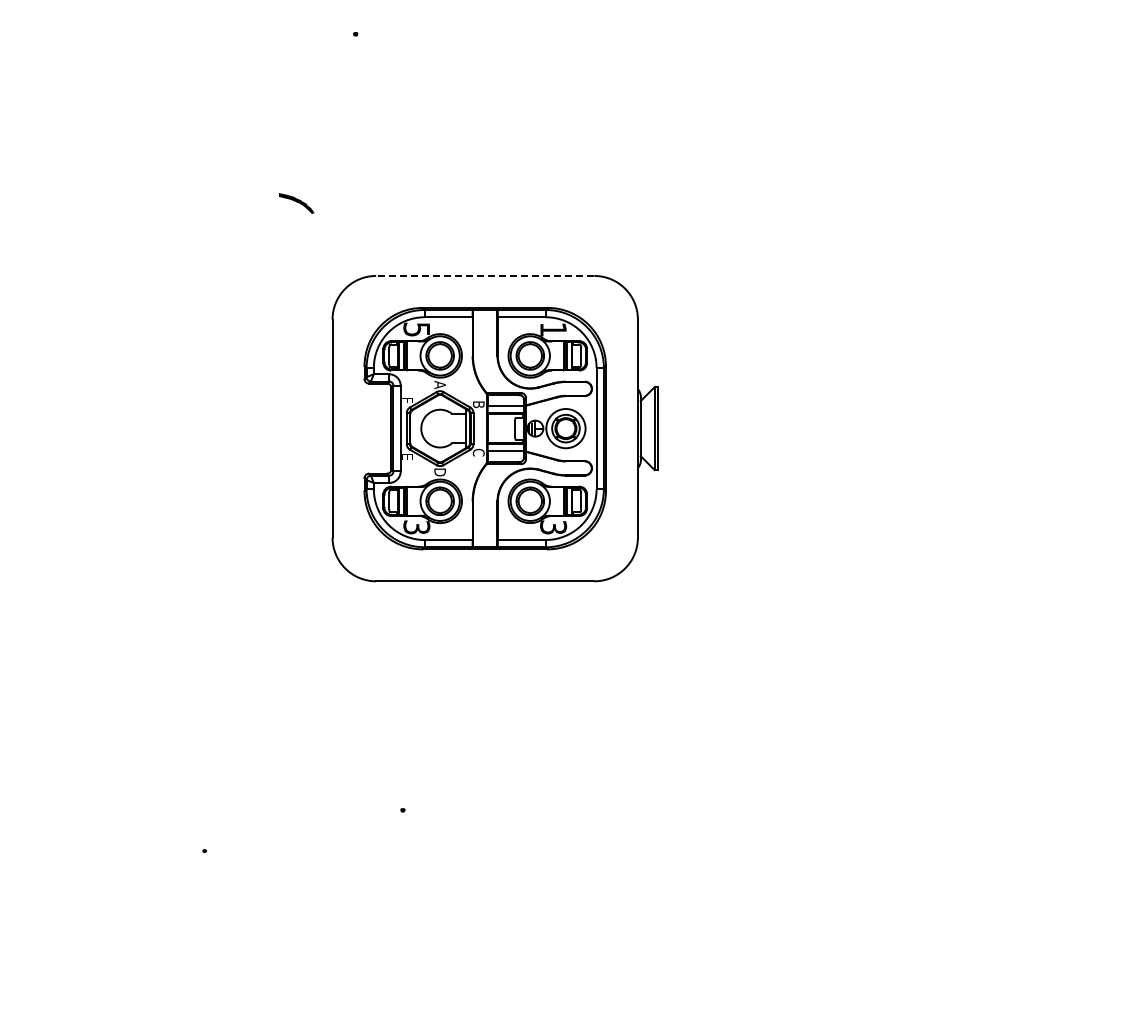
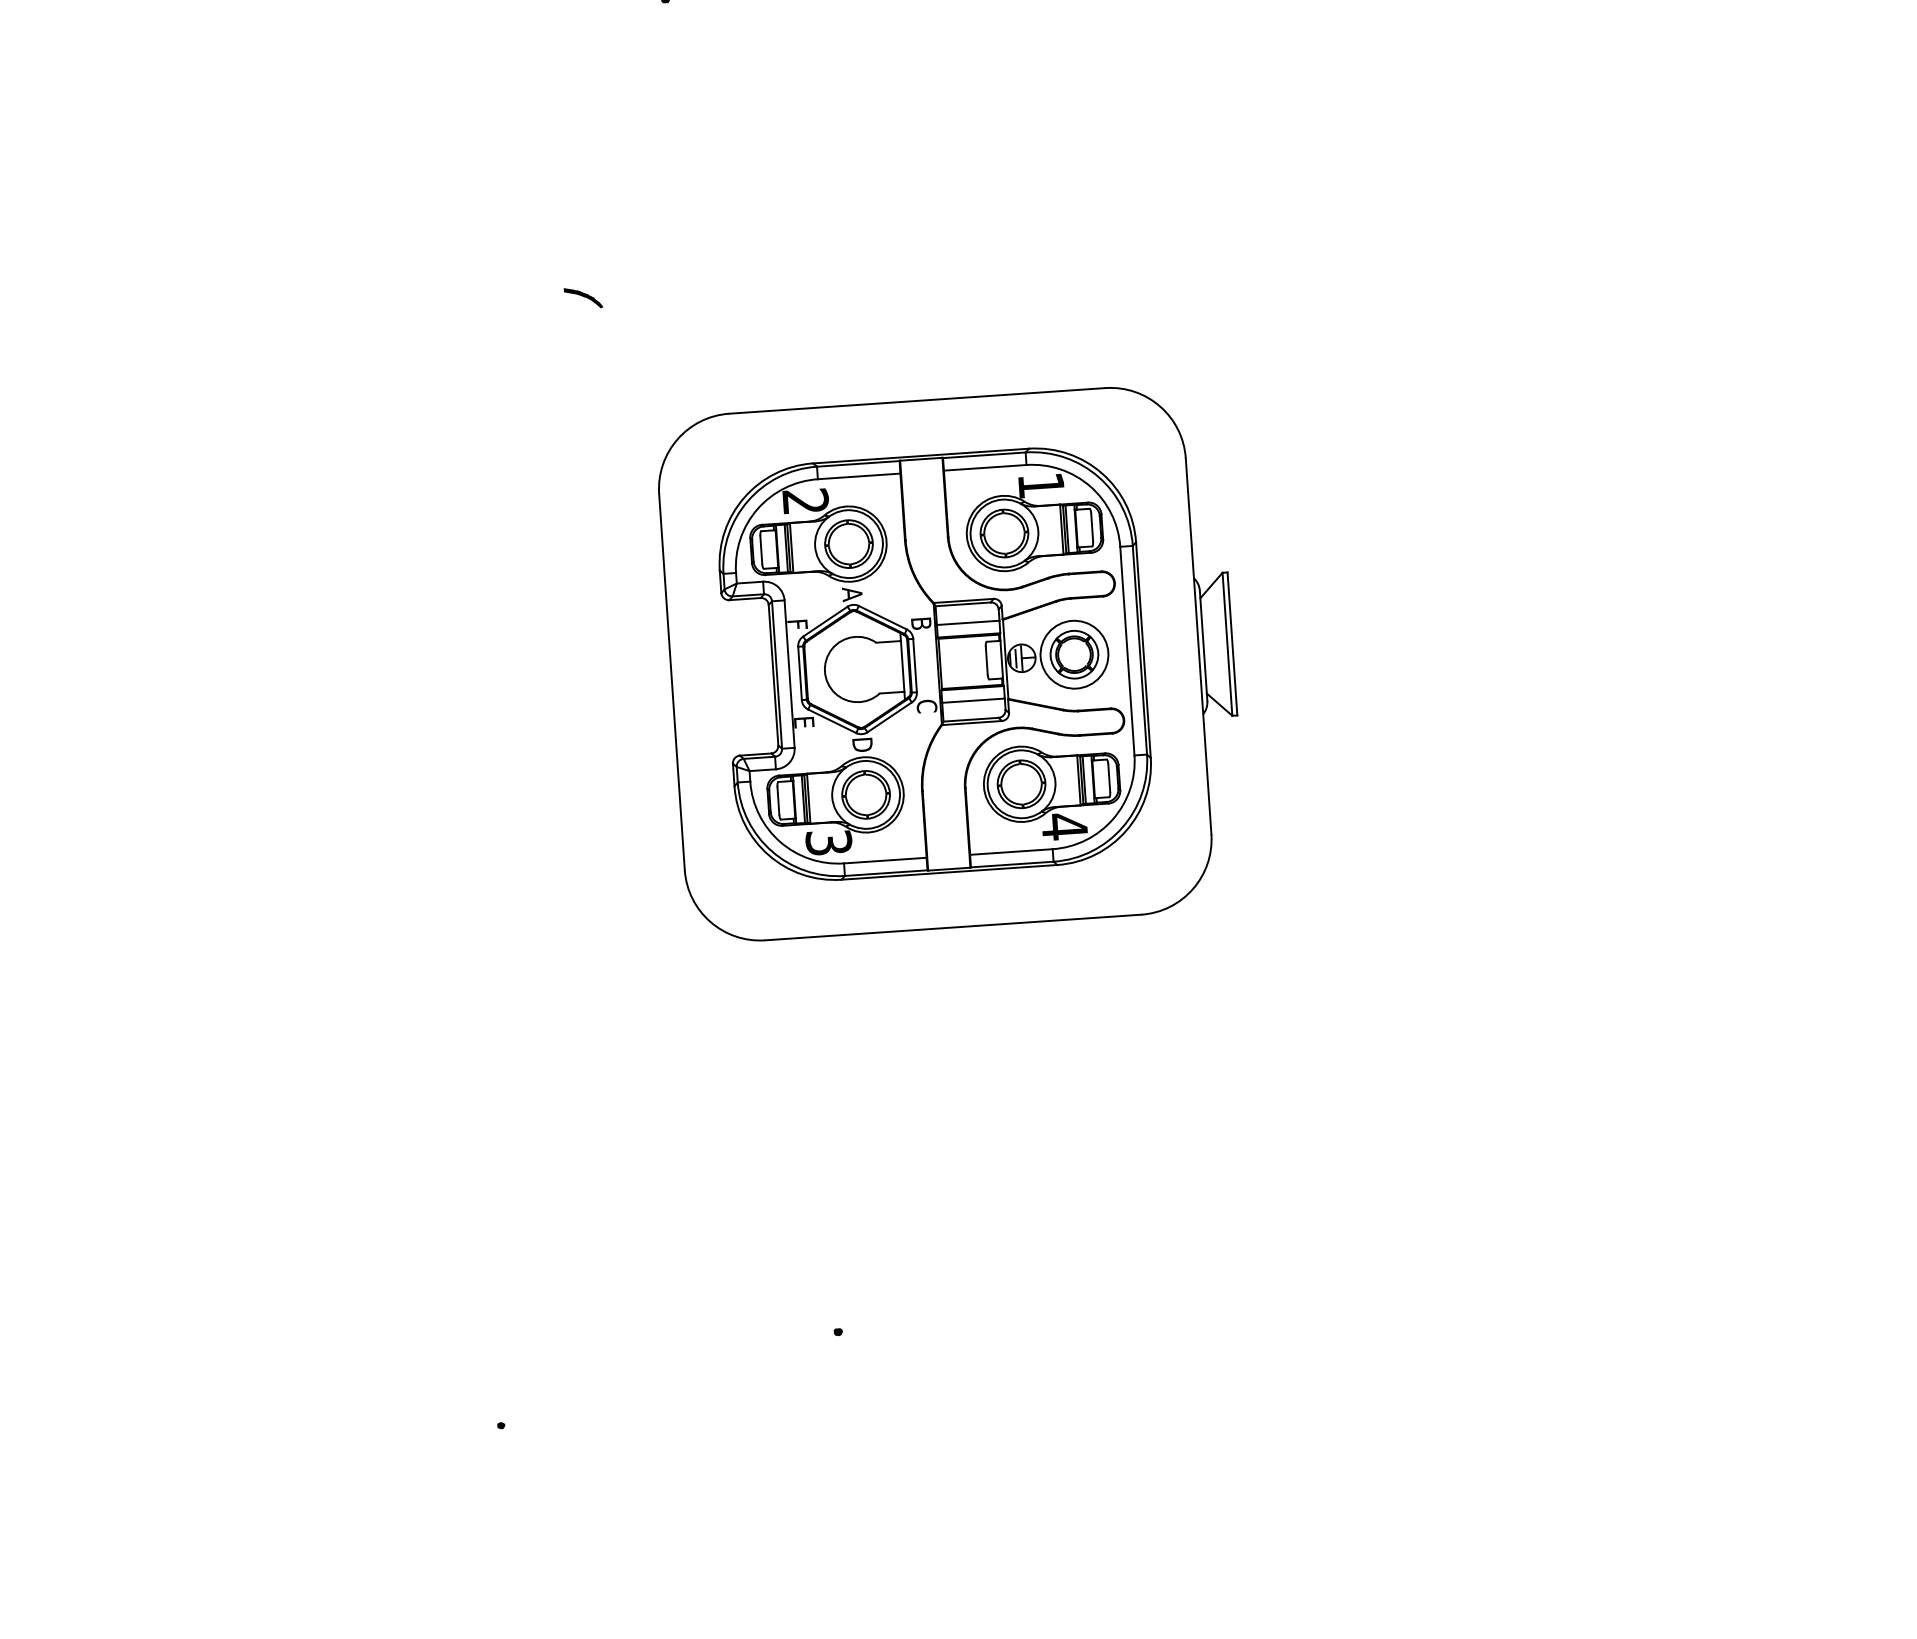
part: (296, 203) -> (583, 298), size x0.62
line: (484, 275) -> (916, 400), dashed -> solid
text: (416, 329) -> (805, 501), 5 -> 2
text: (553, 527) -> (1064, 826), 3 -> 4

